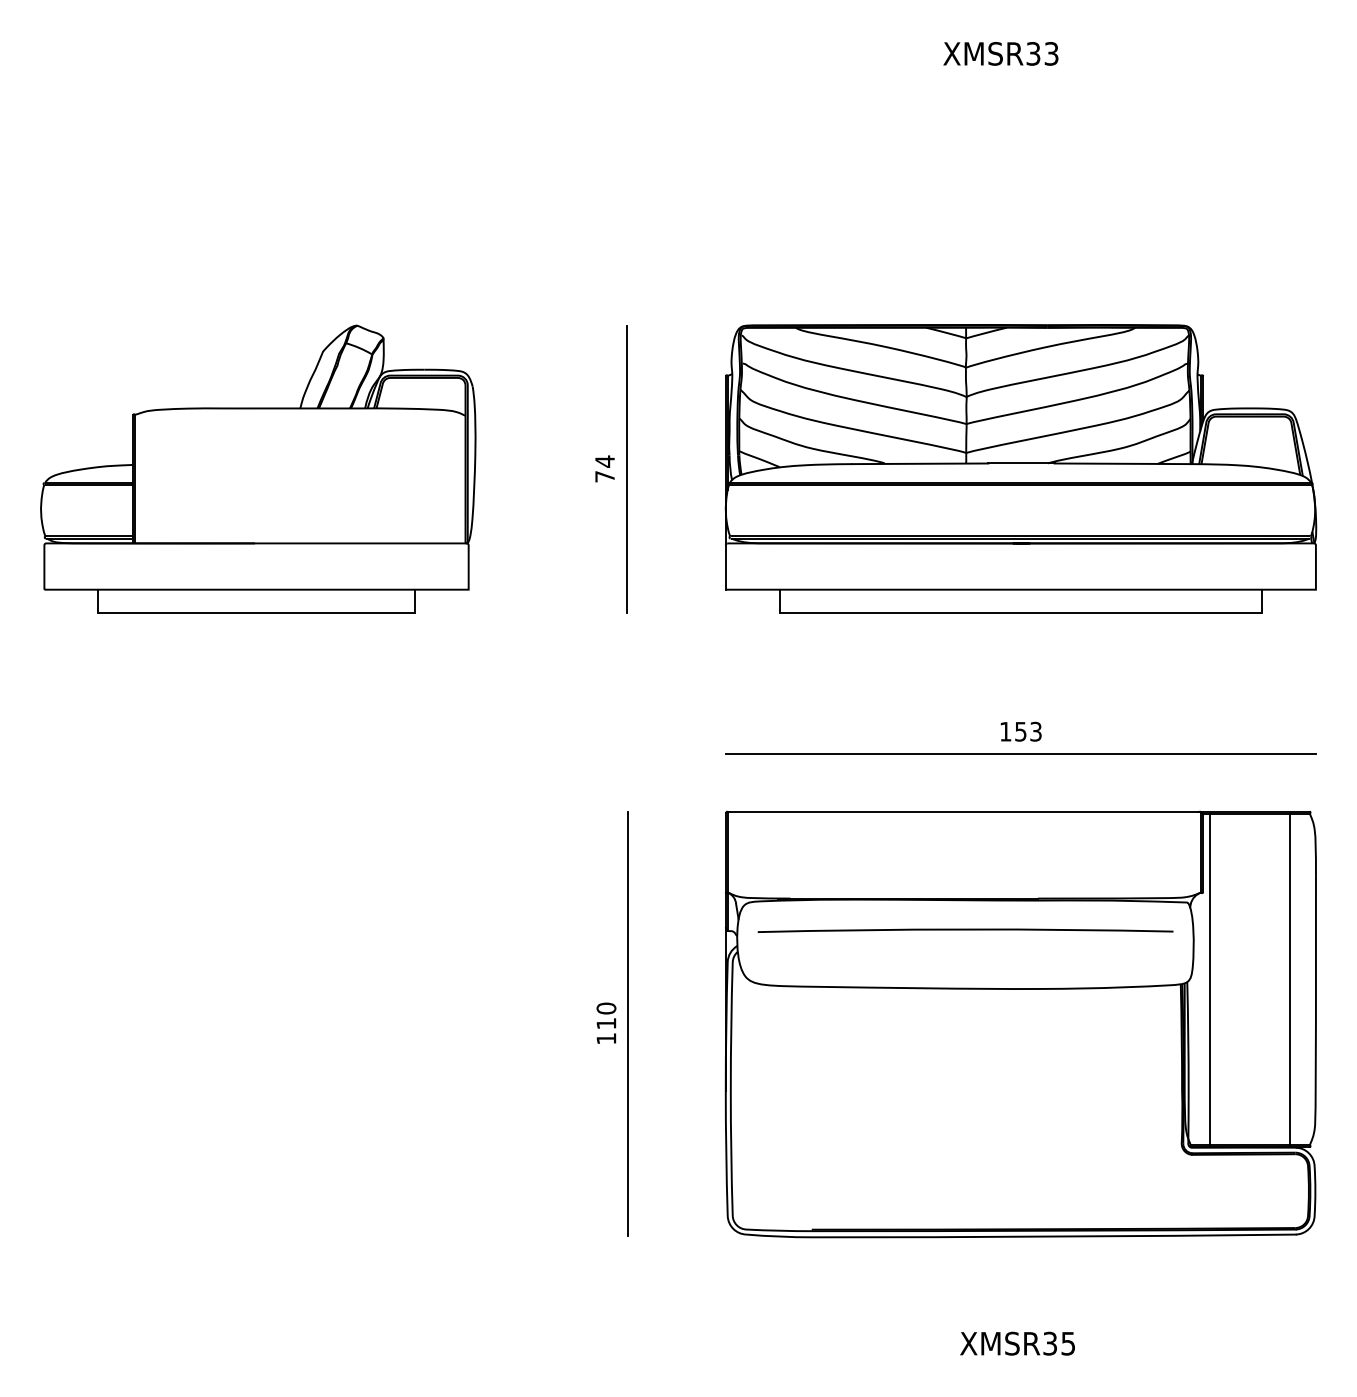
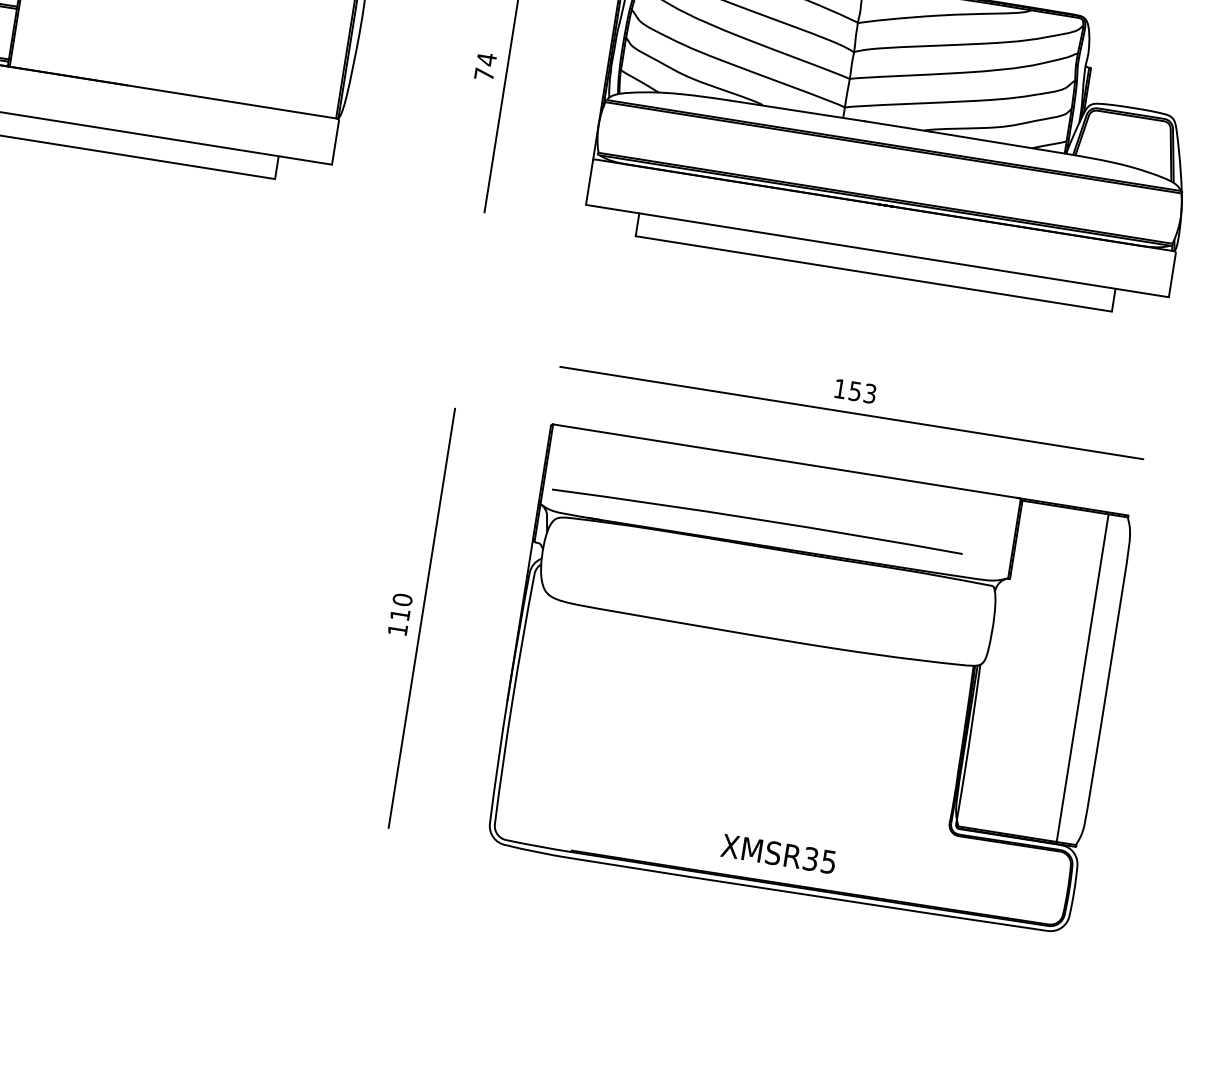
arc: (965, 930) -> (757, 520), moved
line: (1209, 979) -> (1002, 665), removed
text: (1017, 1343) -> (778, 853), moved

